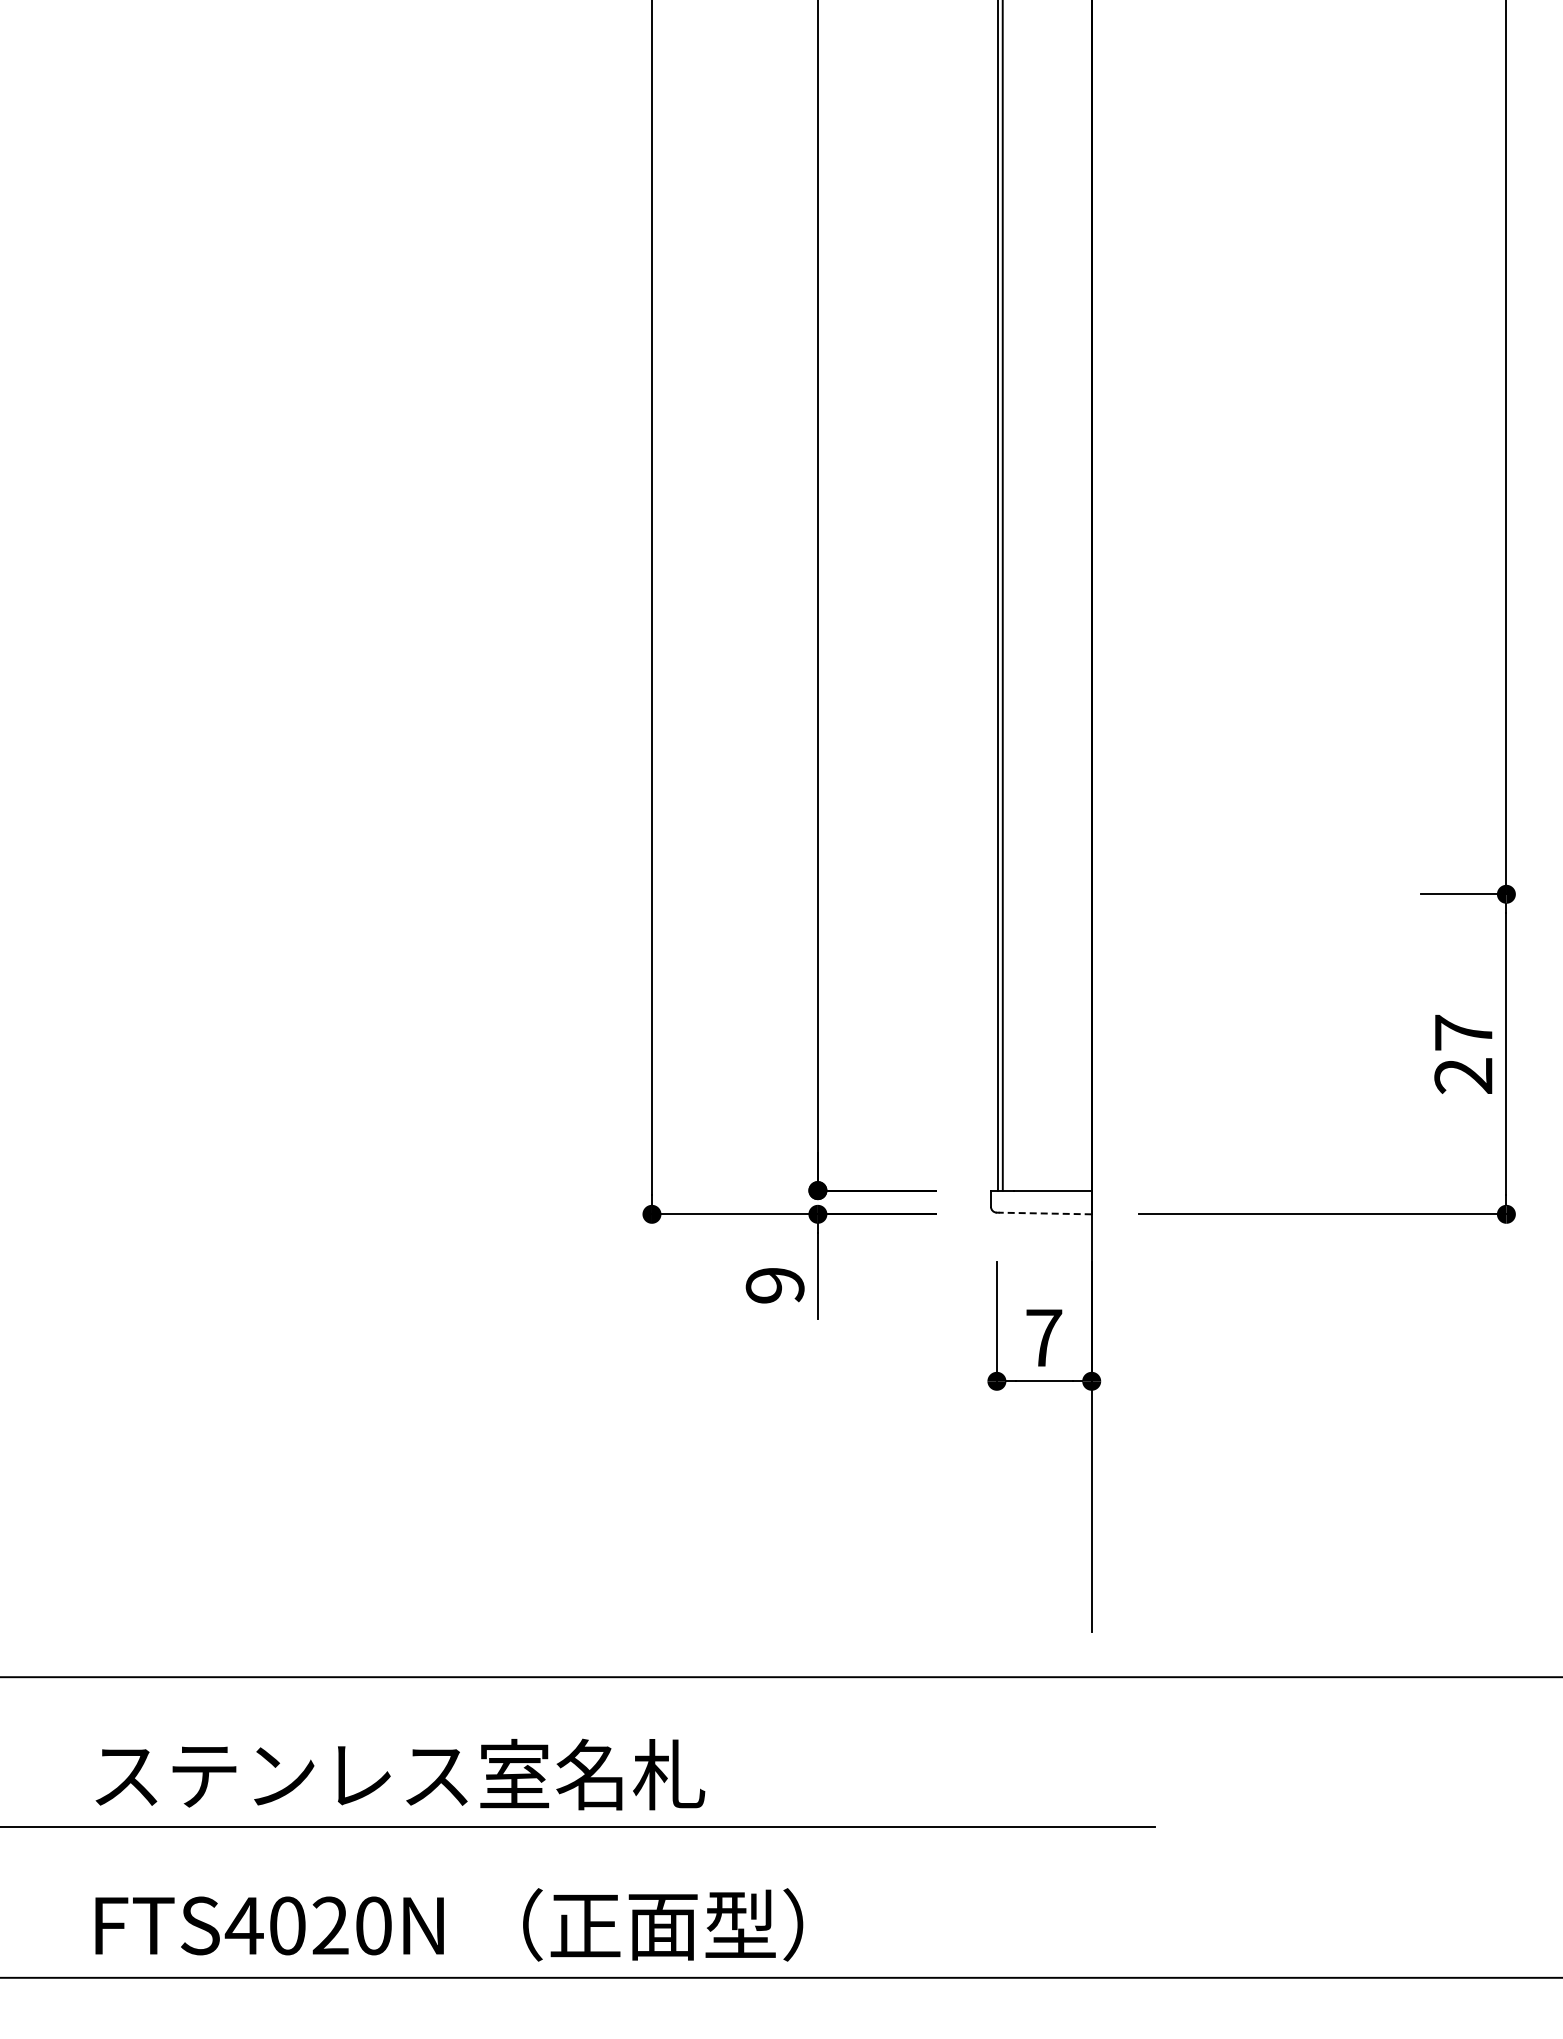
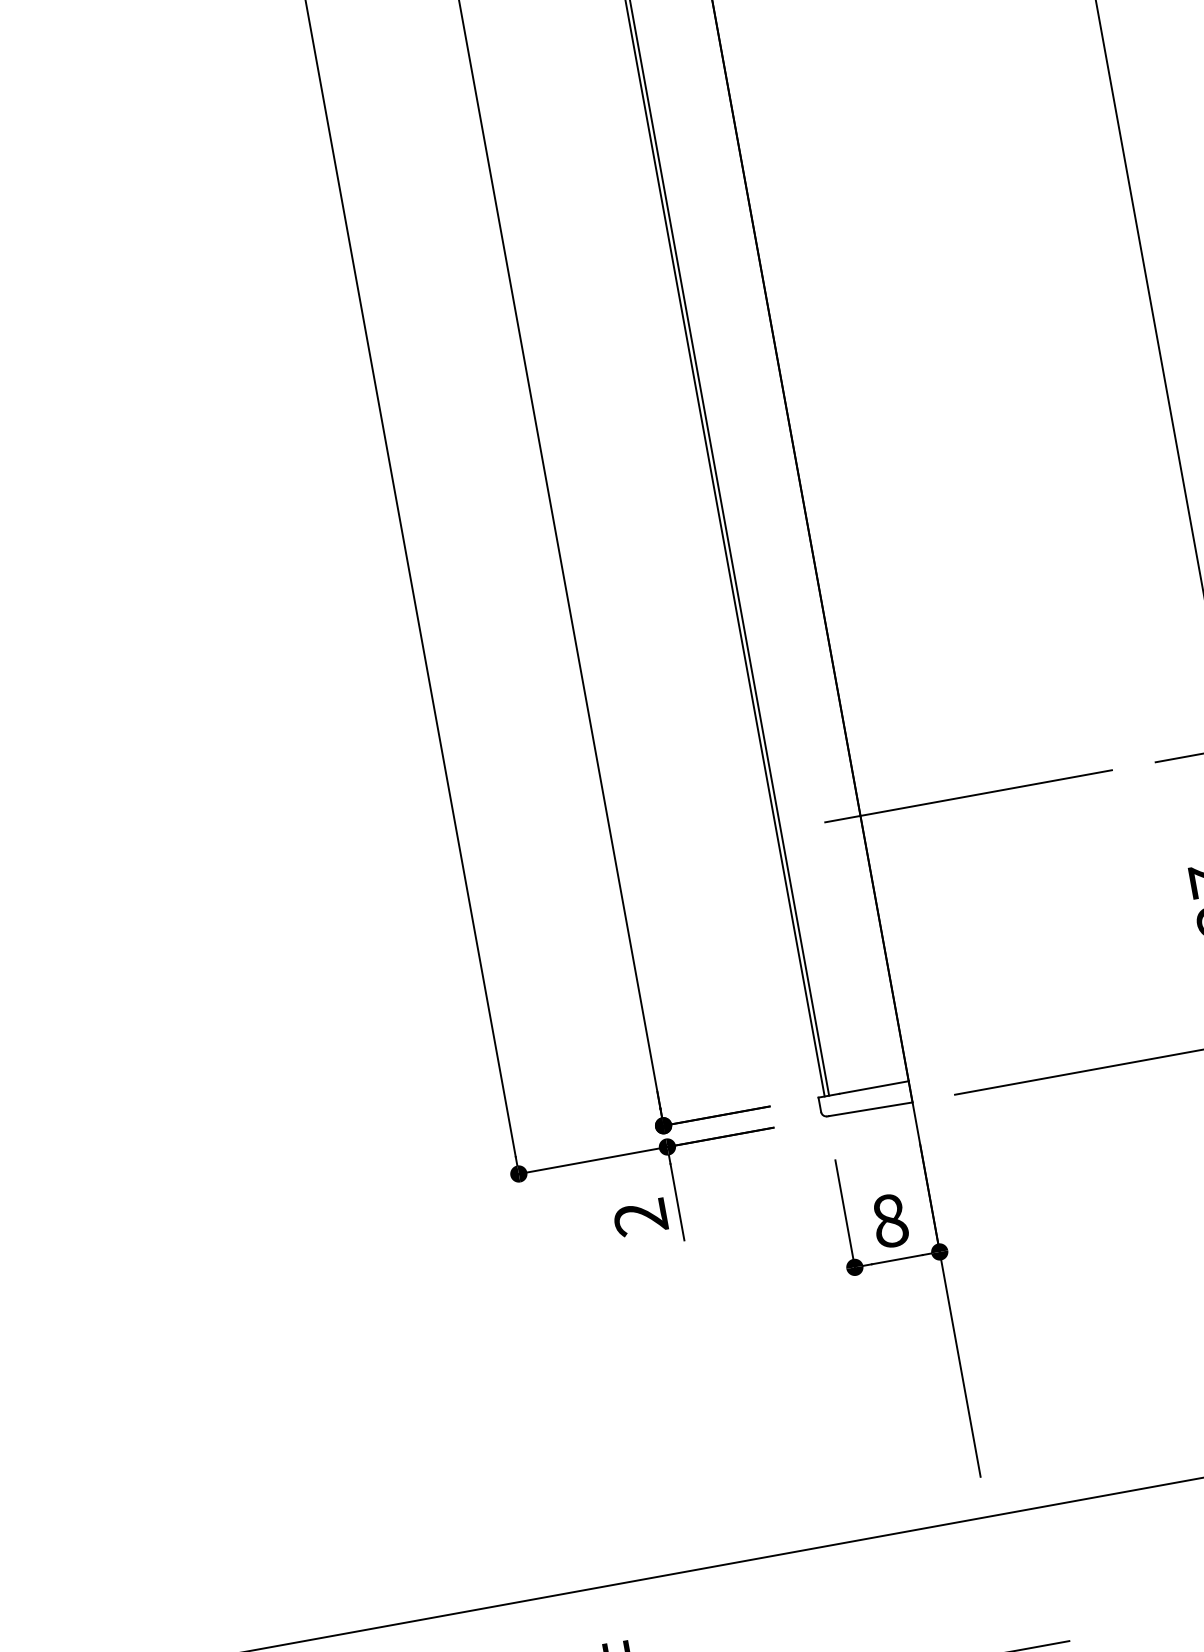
line: (1212, 894) -> (968, 796), added
line: (1045, 1213) -> (871, 1109), dashed -> solid
text: (775, 1285) -> (641, 1217), 9 -> 2
text: (1044, 1337) -> (890, 1220), 7 -> 8

